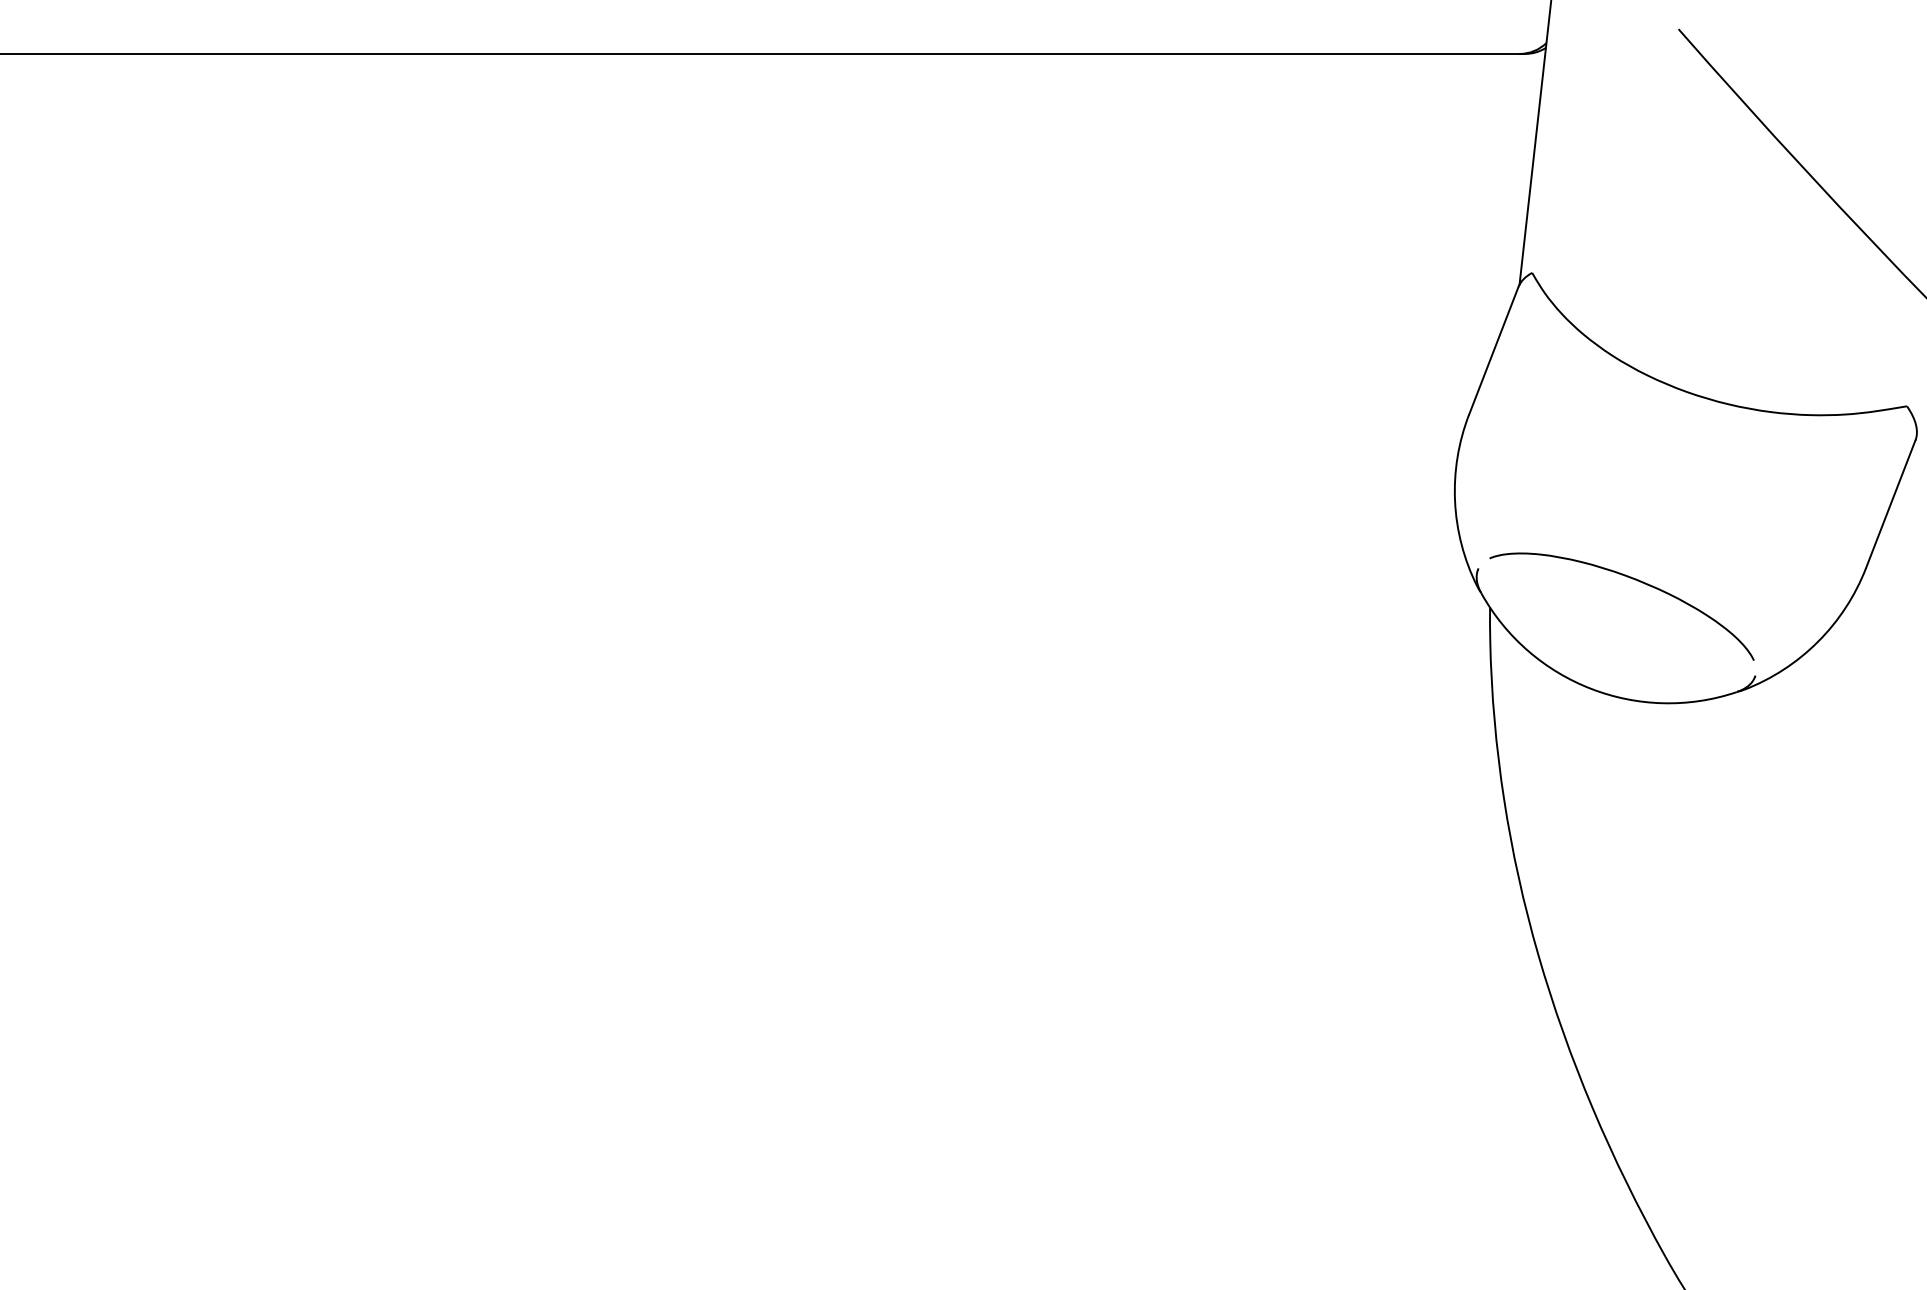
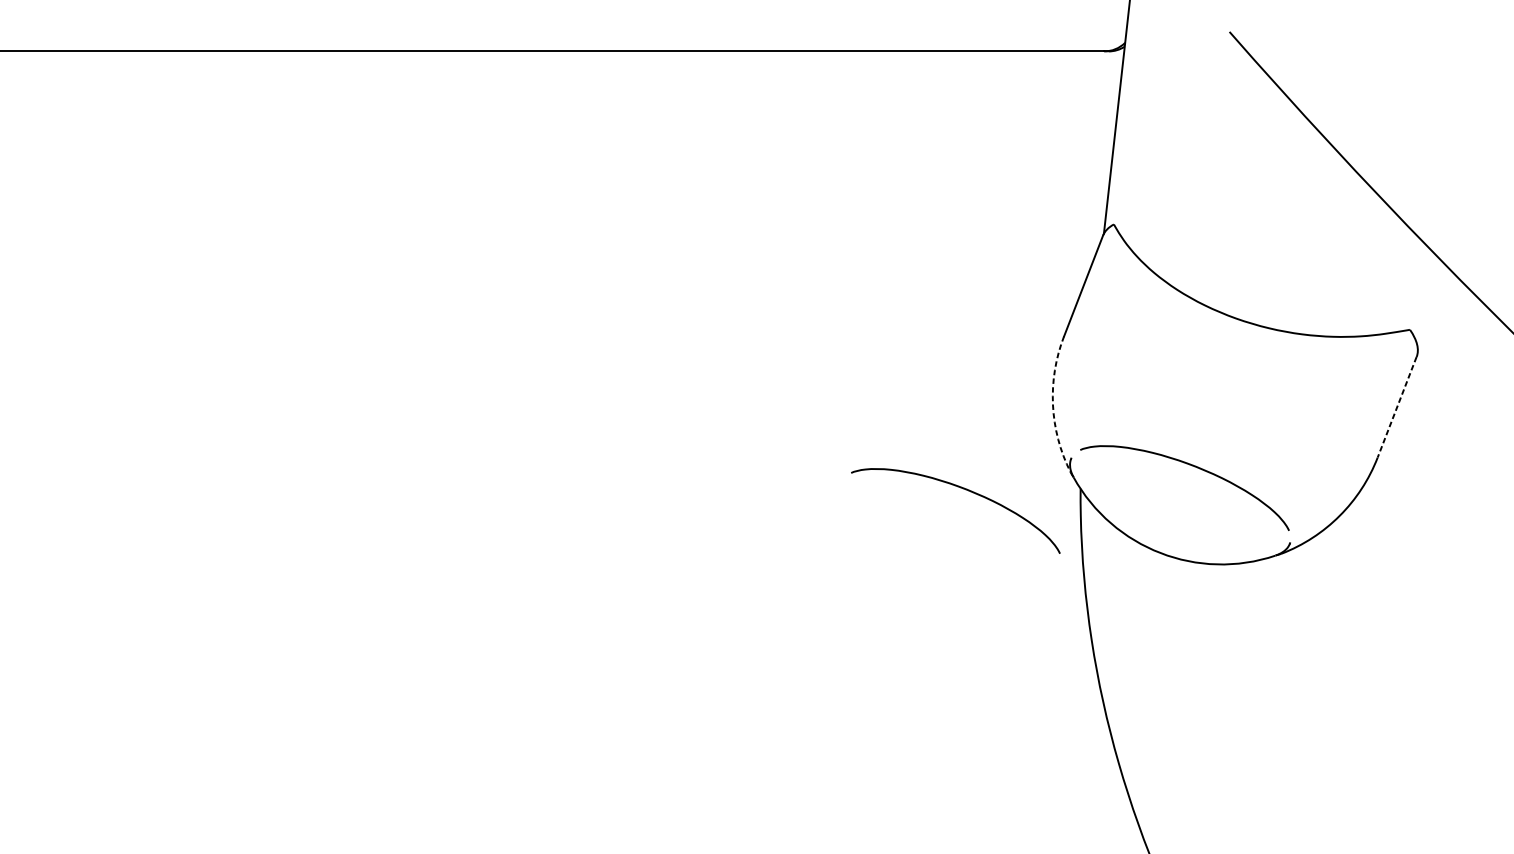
arc: (1455, 501) -> (1053, 405), solid -> dashed
line: (1890, 504) -> (1396, 407), solid -> dashed
curve: (1339, 607) -> (961, 488), added

